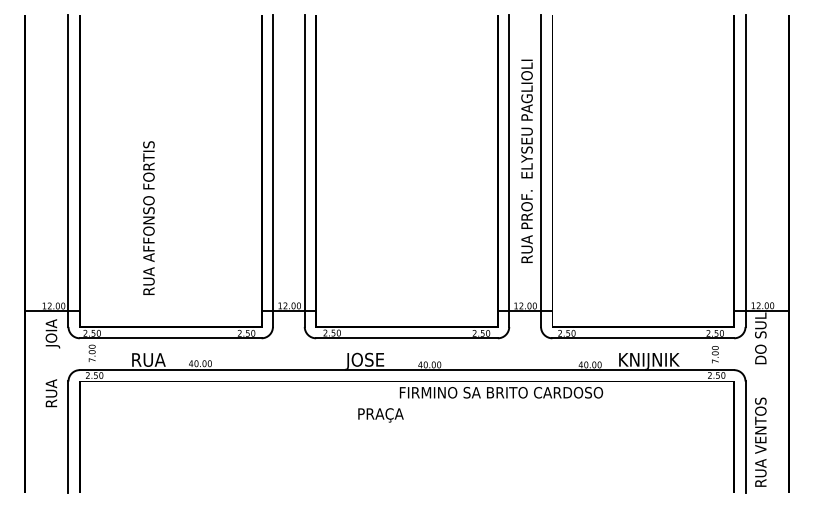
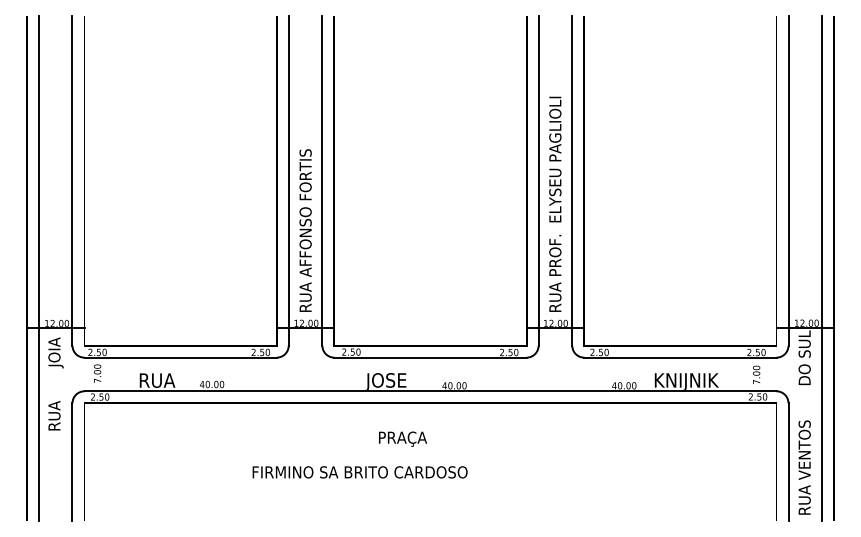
text: (526, 160) -> (554, 203), moved
text: (148, 217) -> (305, 229), moved
line: (36, 253) -> (38, 267), added
line: (777, 253) -> (822, 267), added
text: (501, 392) -> (360, 472), moved

